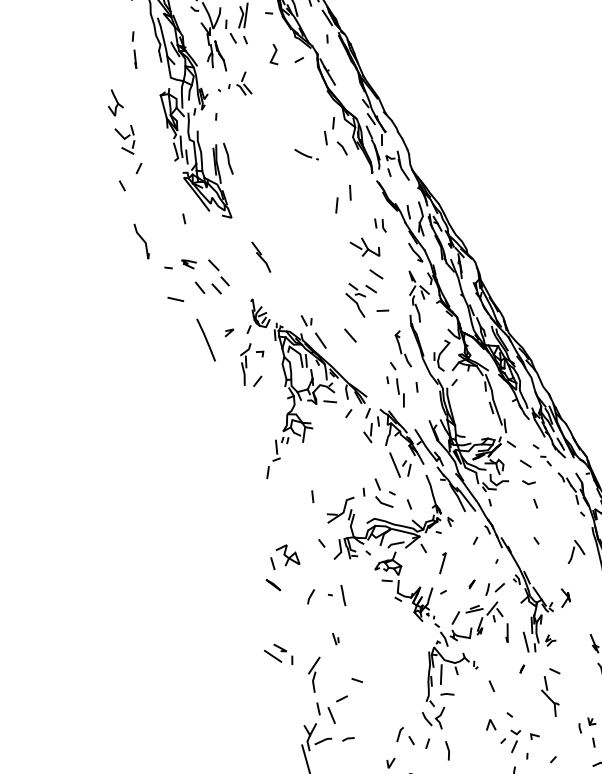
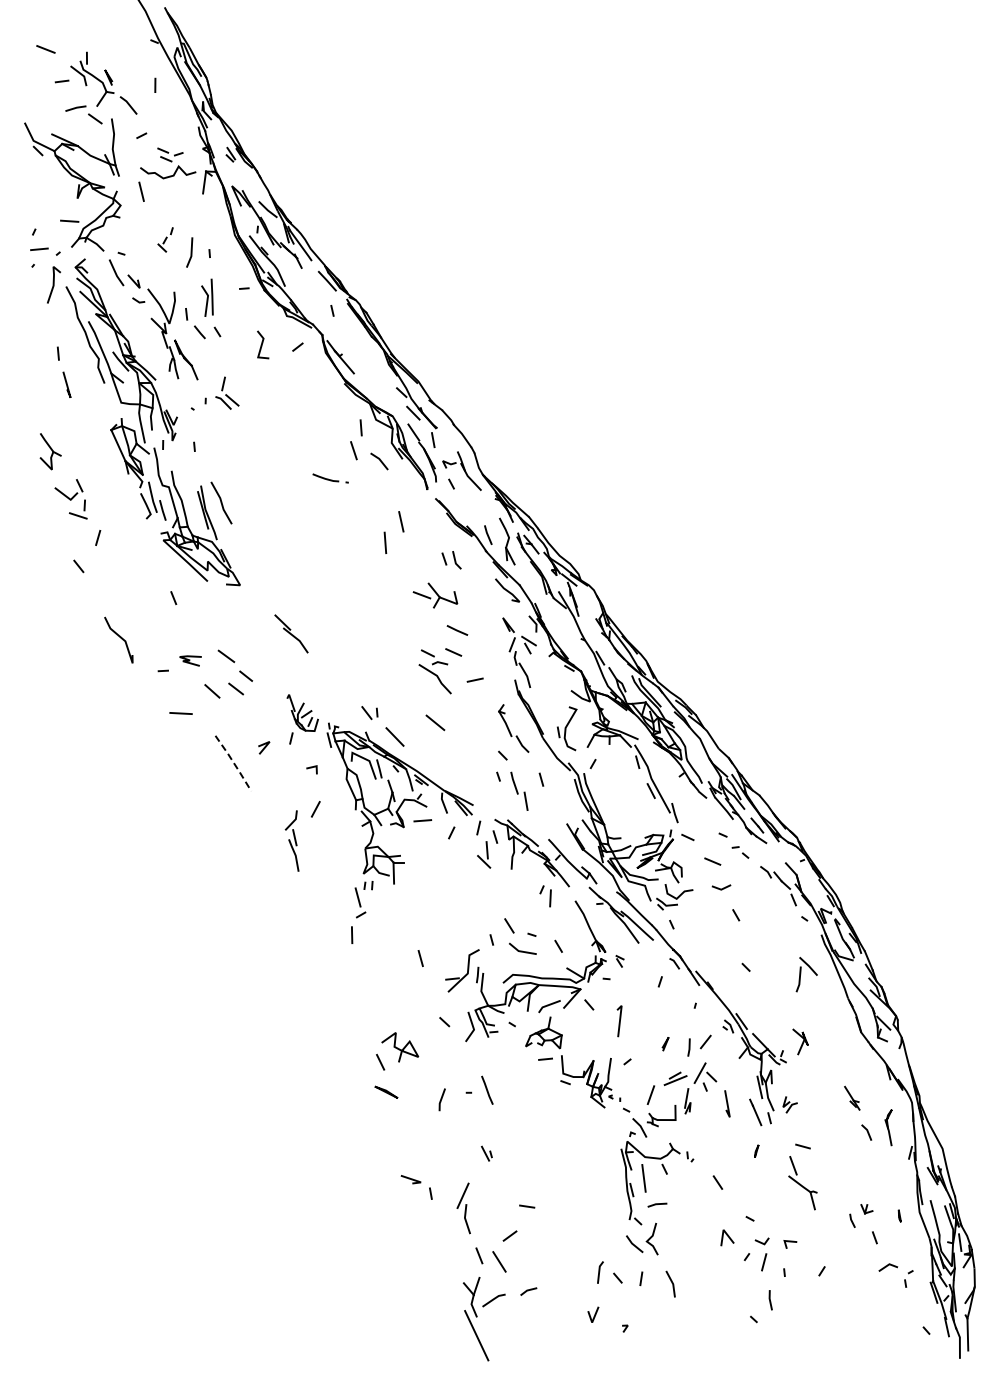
line: (206, 340) -> (234, 763), solid -> dashed
part: (243, 363) -> (291, 840), moved
line: (394, 465) -> (528, 894), removed
line: (272, 656) -> (402, 1192), removed

